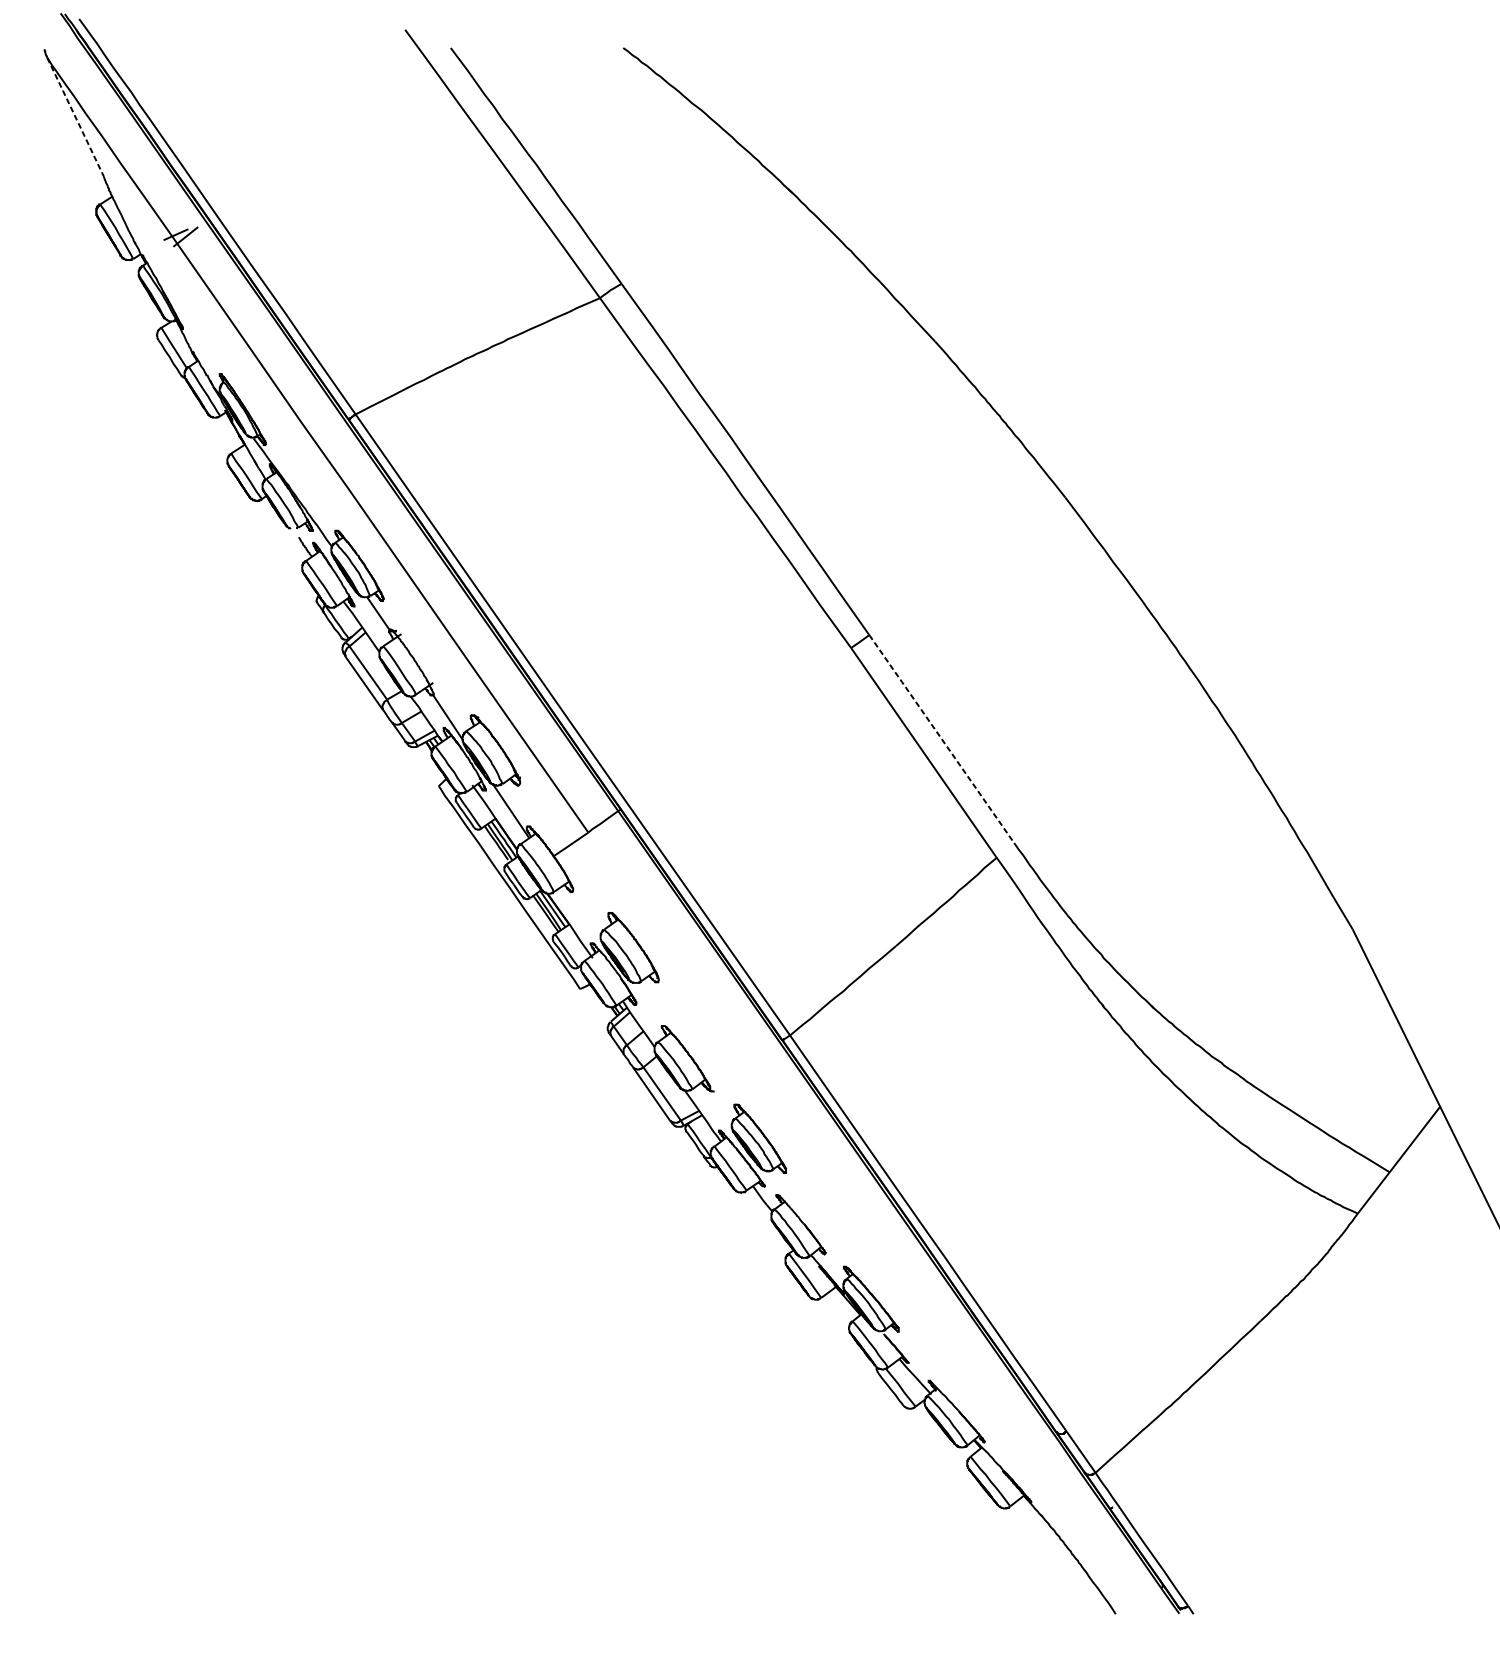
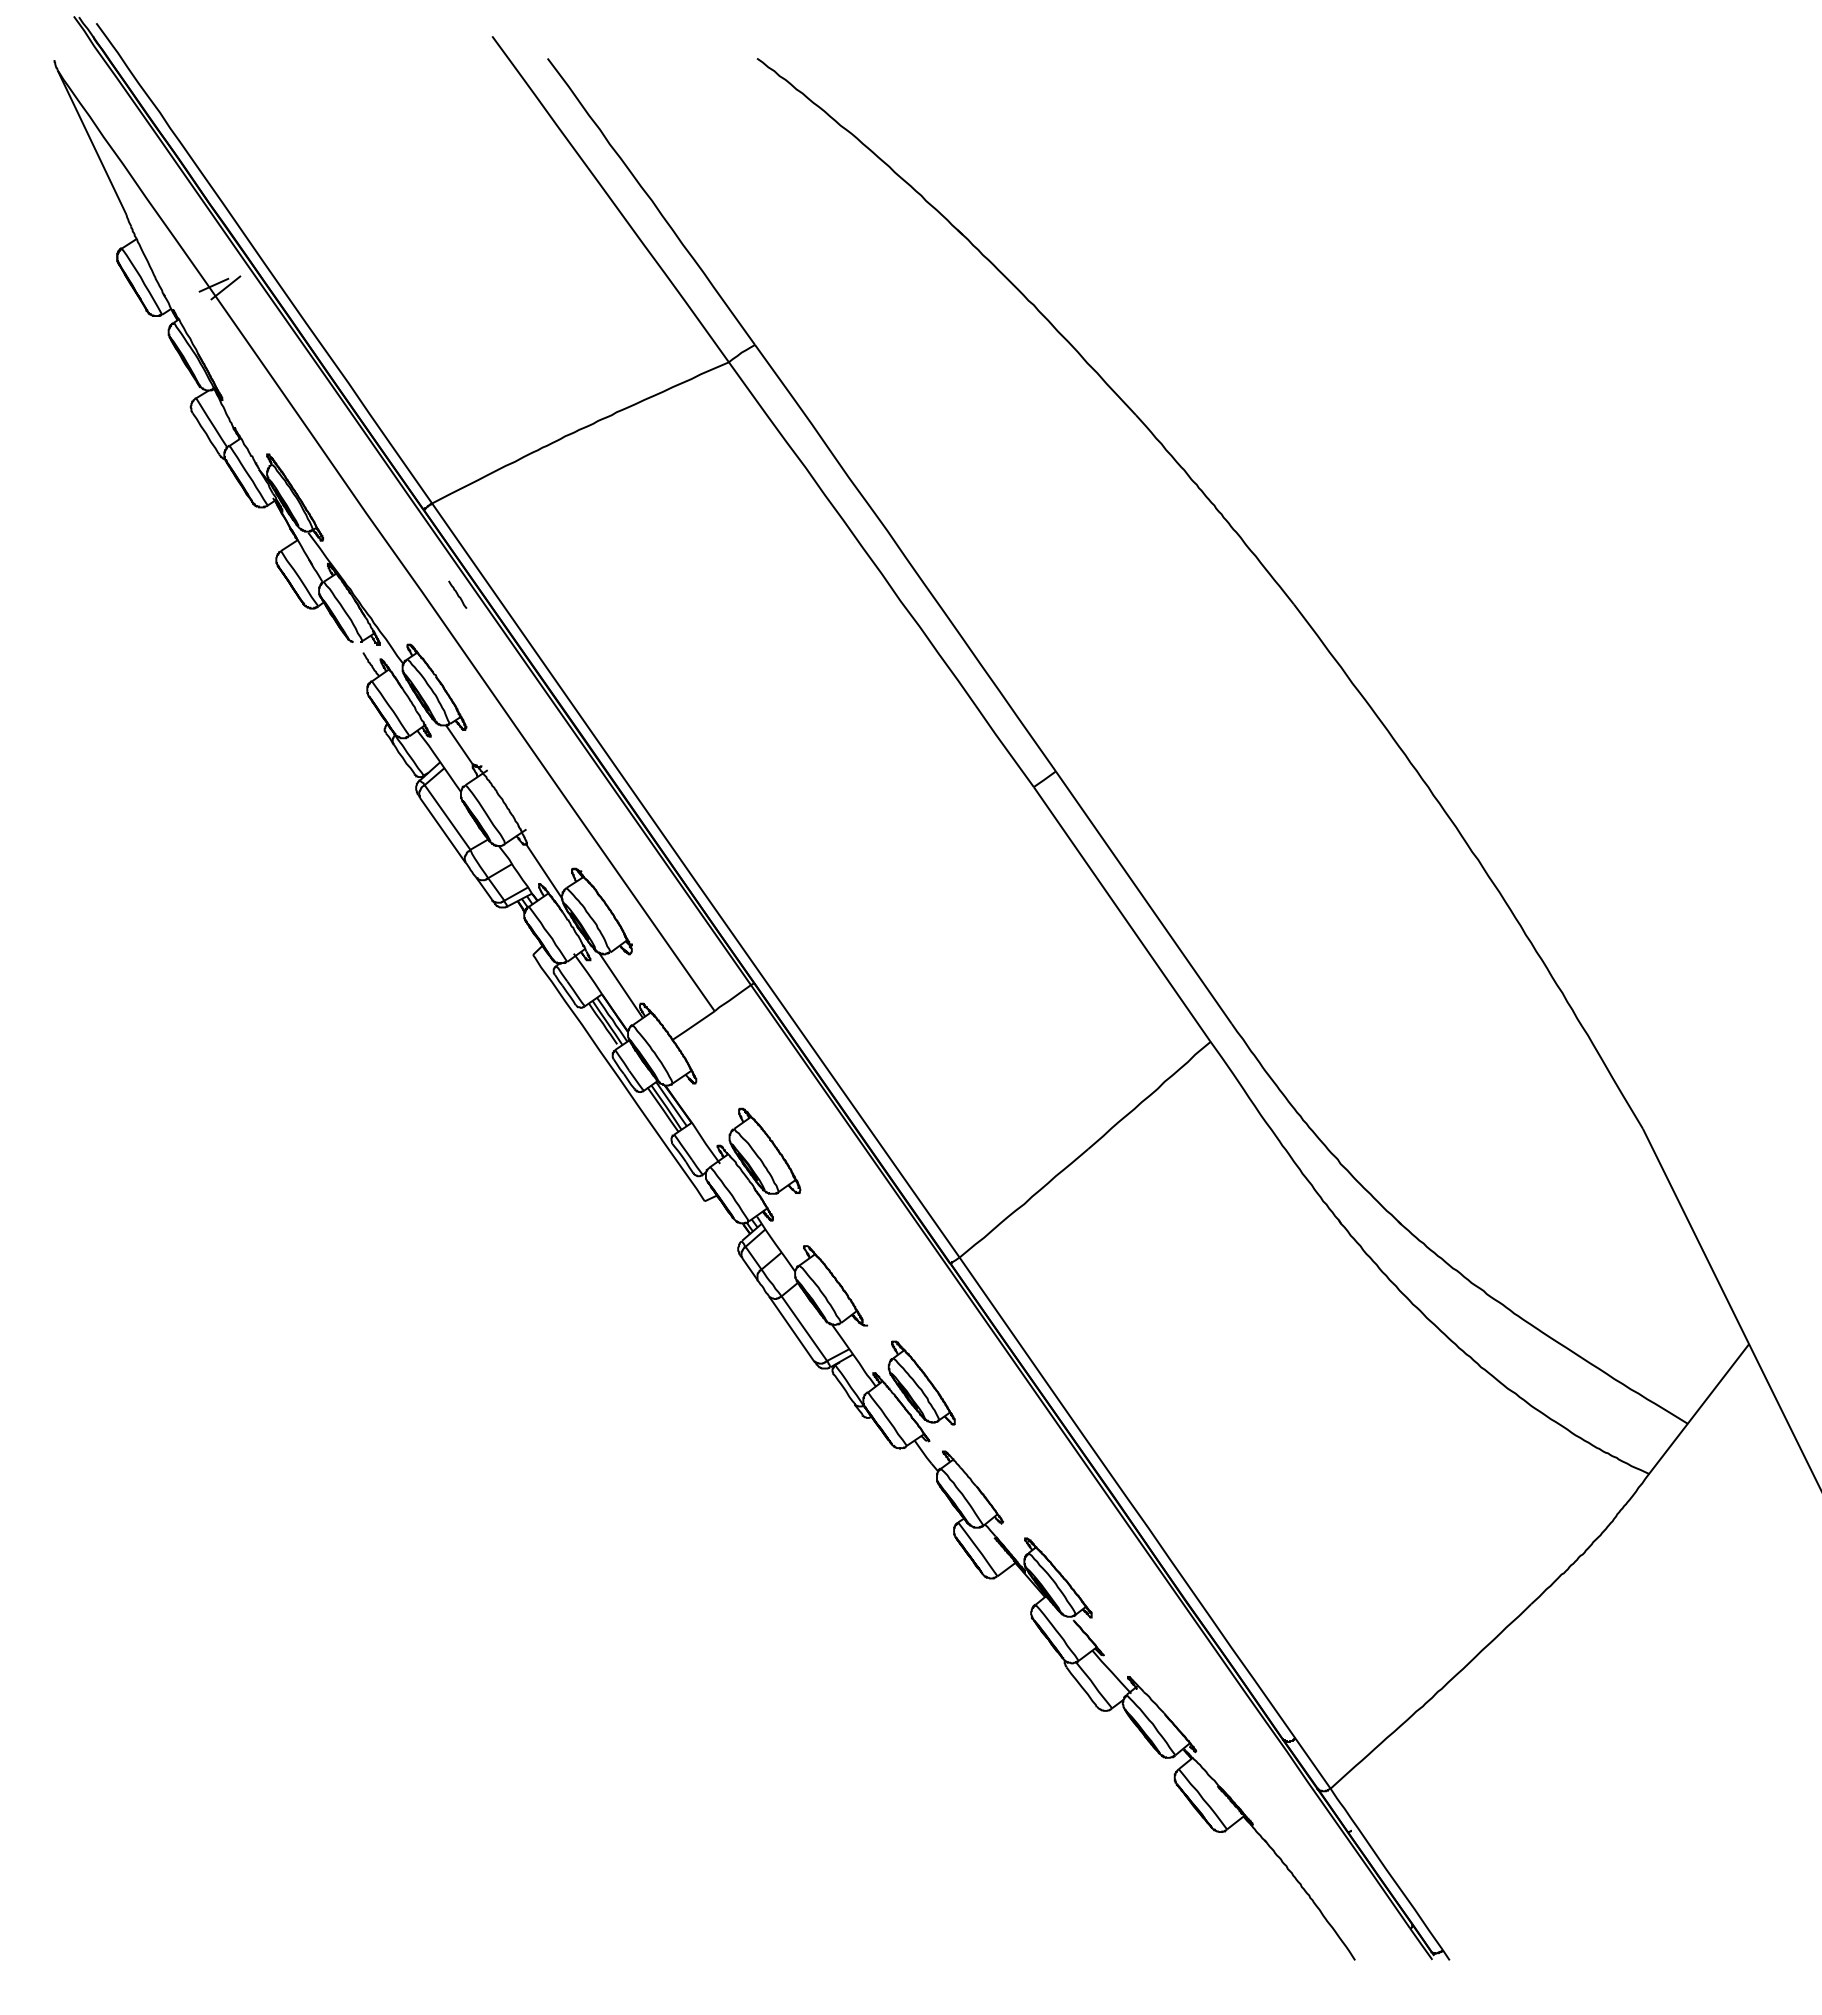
line: (75, 117) -> (92, 143), dashed -> solid
line: (376, 489) -> (457, 594), added
line: (941, 738) -> (1143, 897), dashed -> solid

